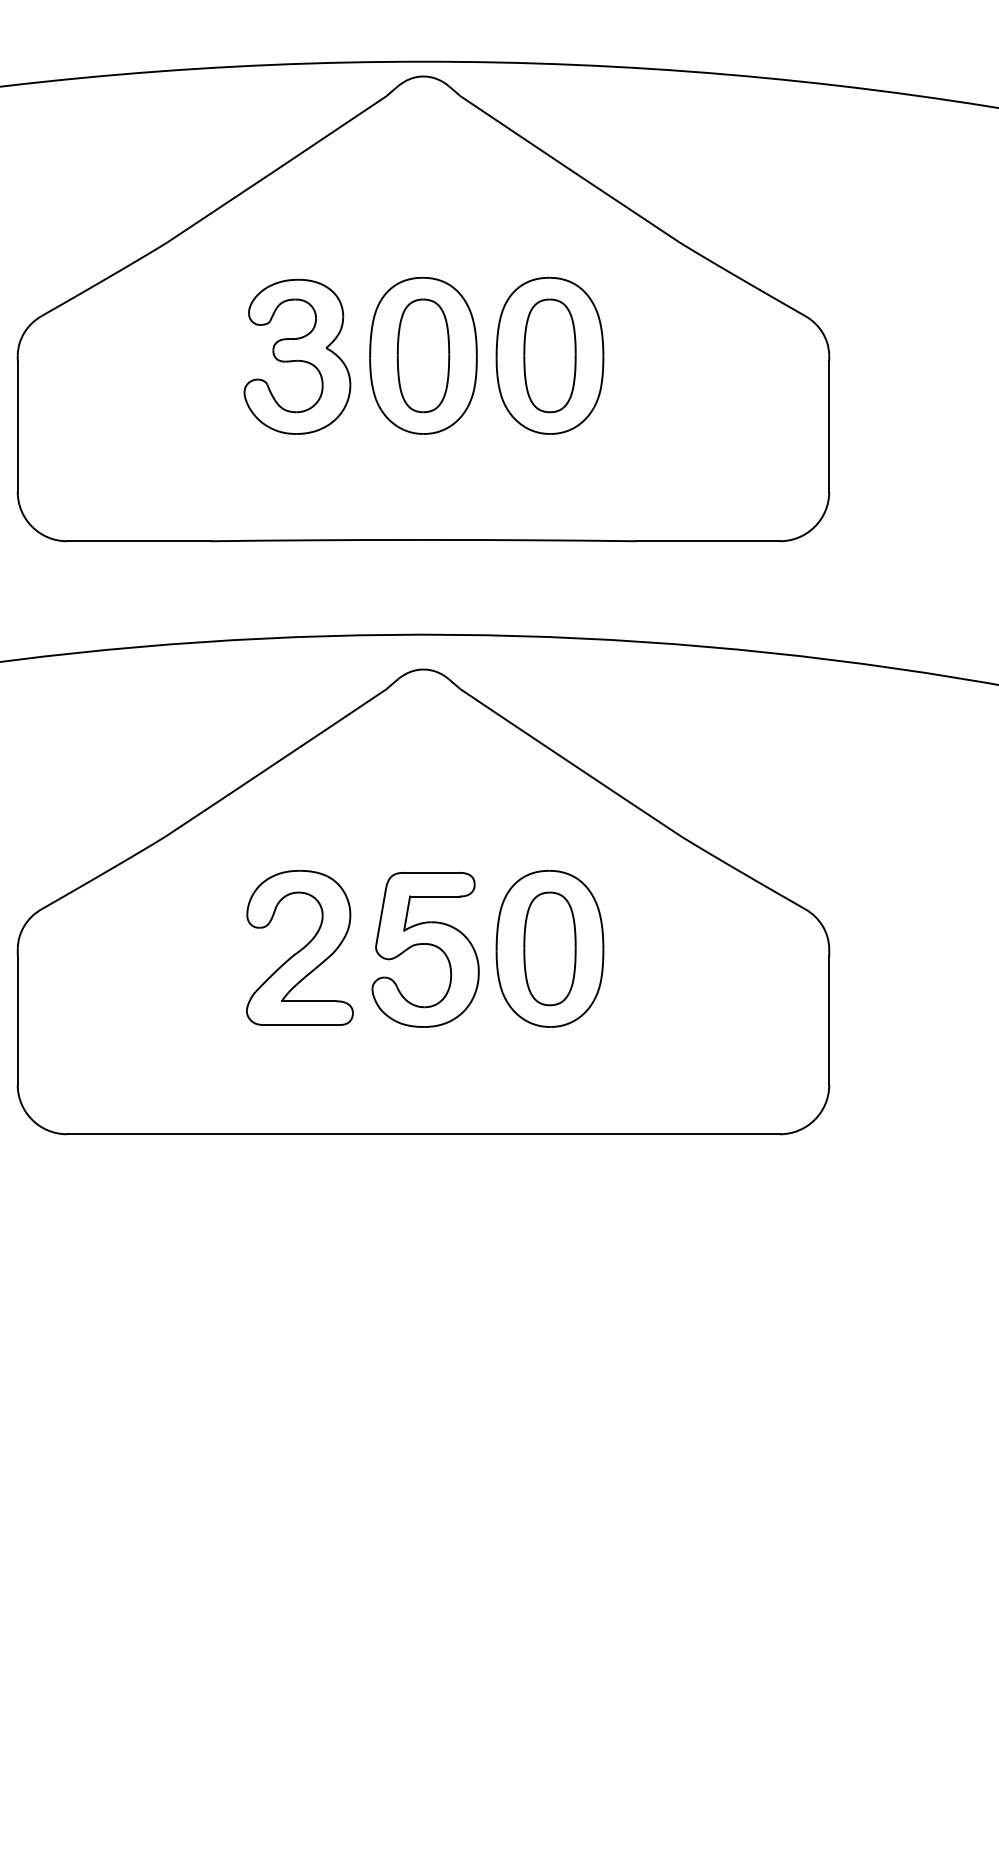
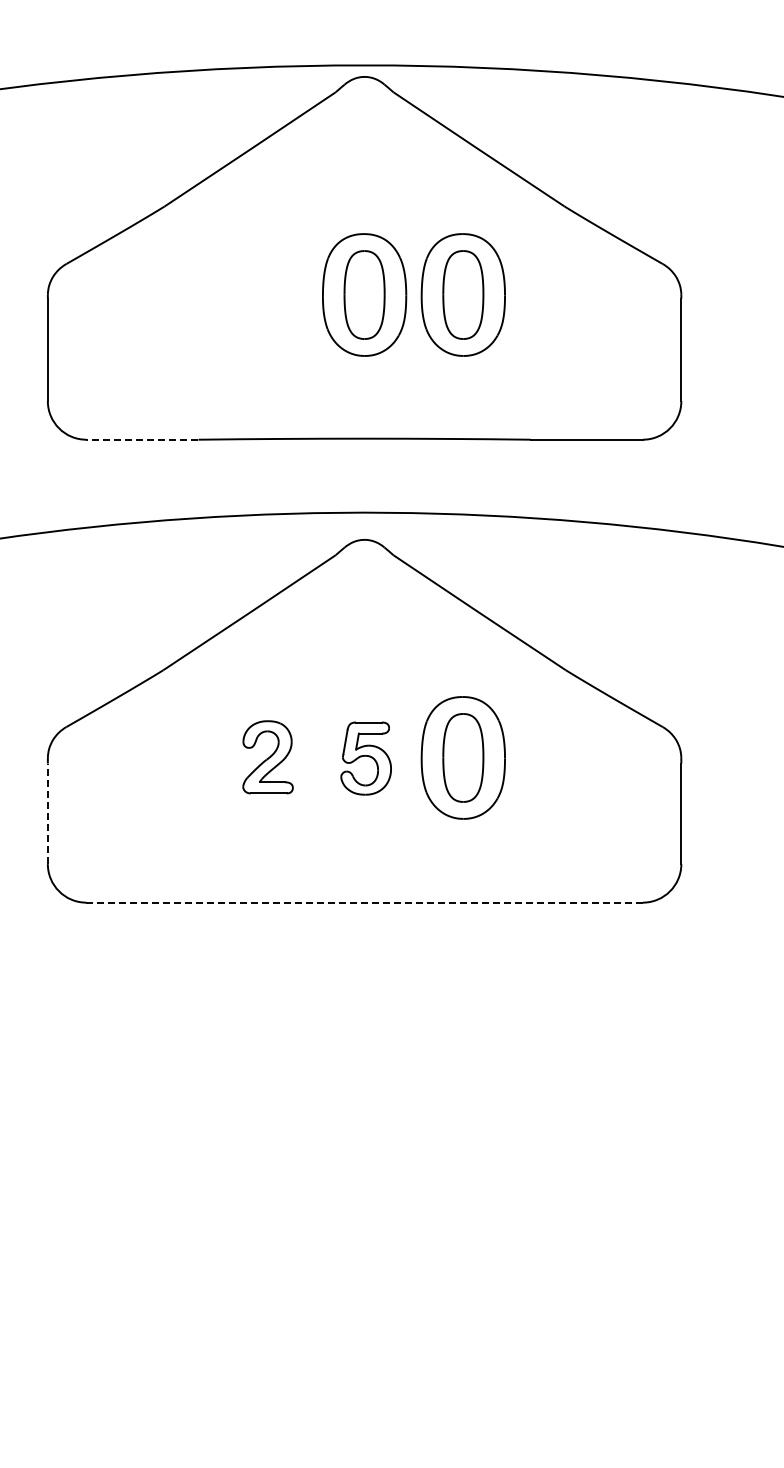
part: (297, 356) -> (266, 295), removed
line: (137, 540) -> (141, 439), solid -> dashed
part: (299, 948) -> (267, 757), size x0.6
part: (424, 949) -> (365, 758), size x0.6
line: (17, 1020) -> (47, 813), solid -> dashed
line: (423, 1134) -> (364, 902), solid -> dashed

